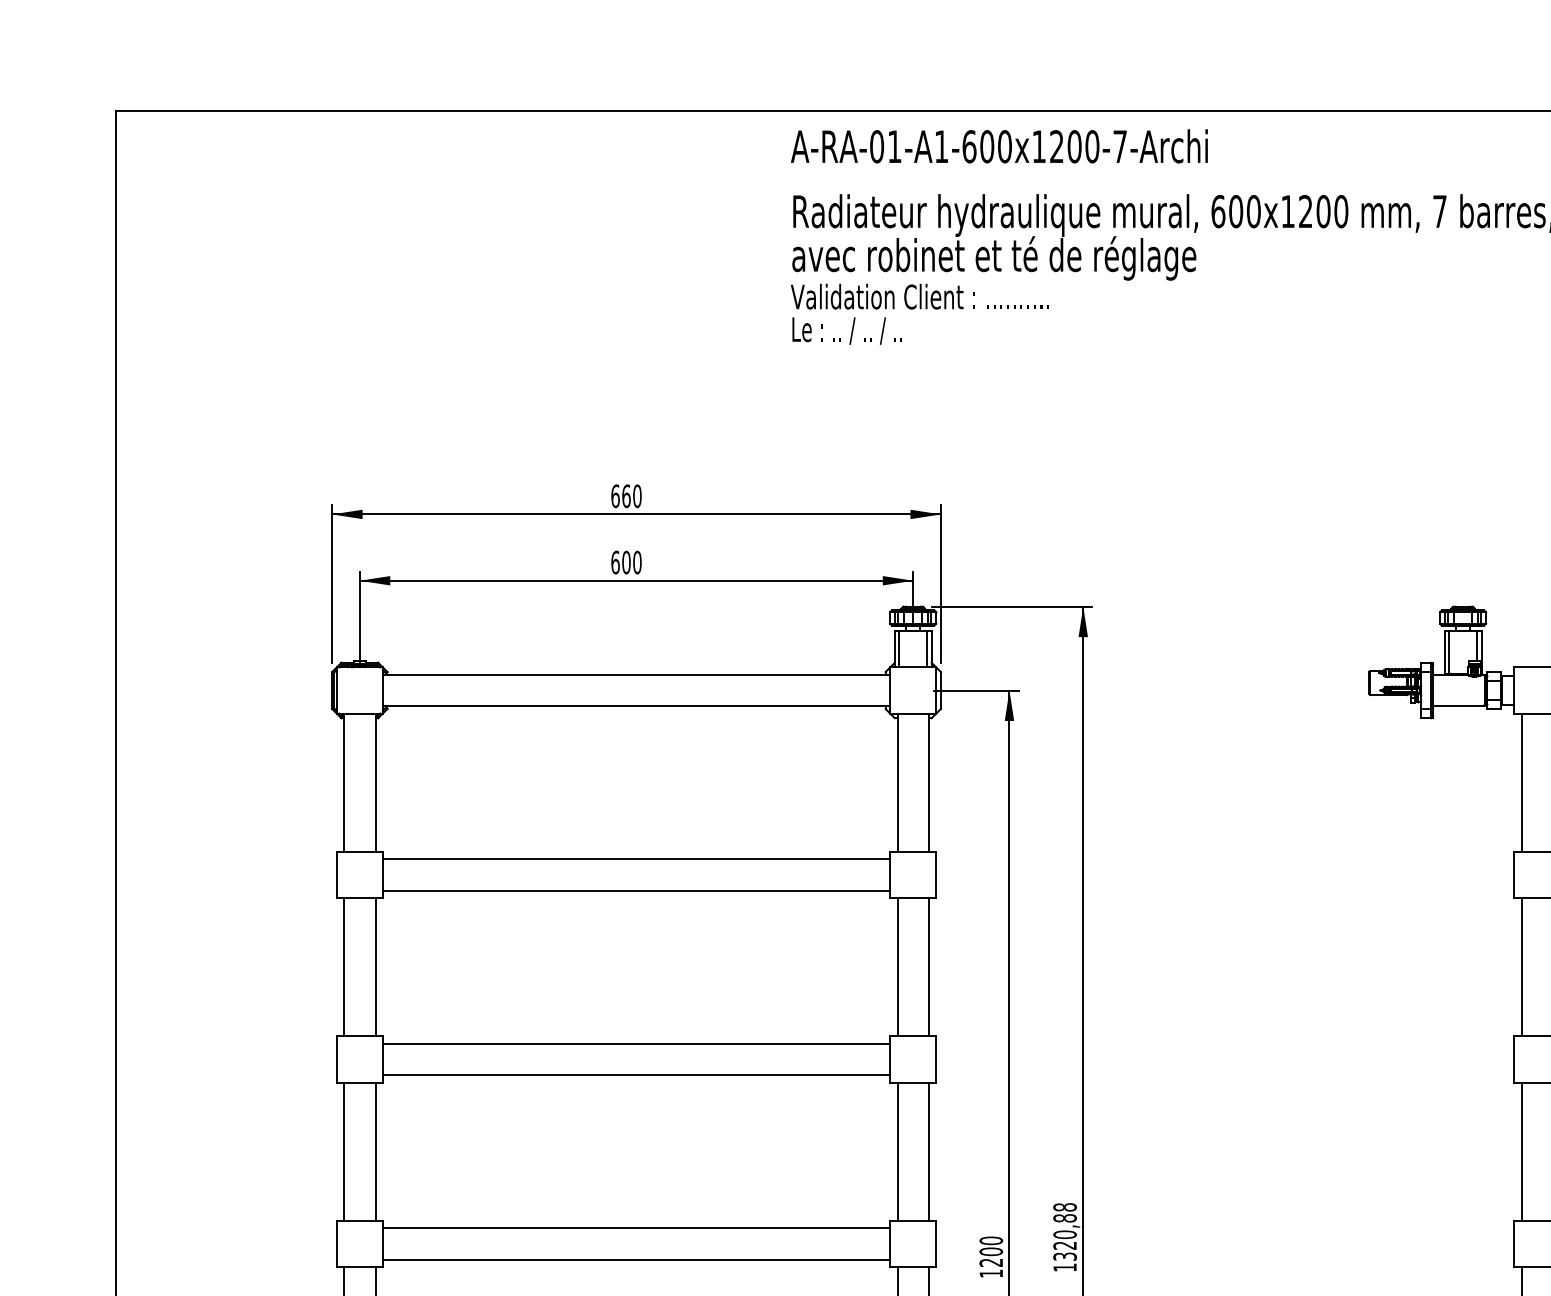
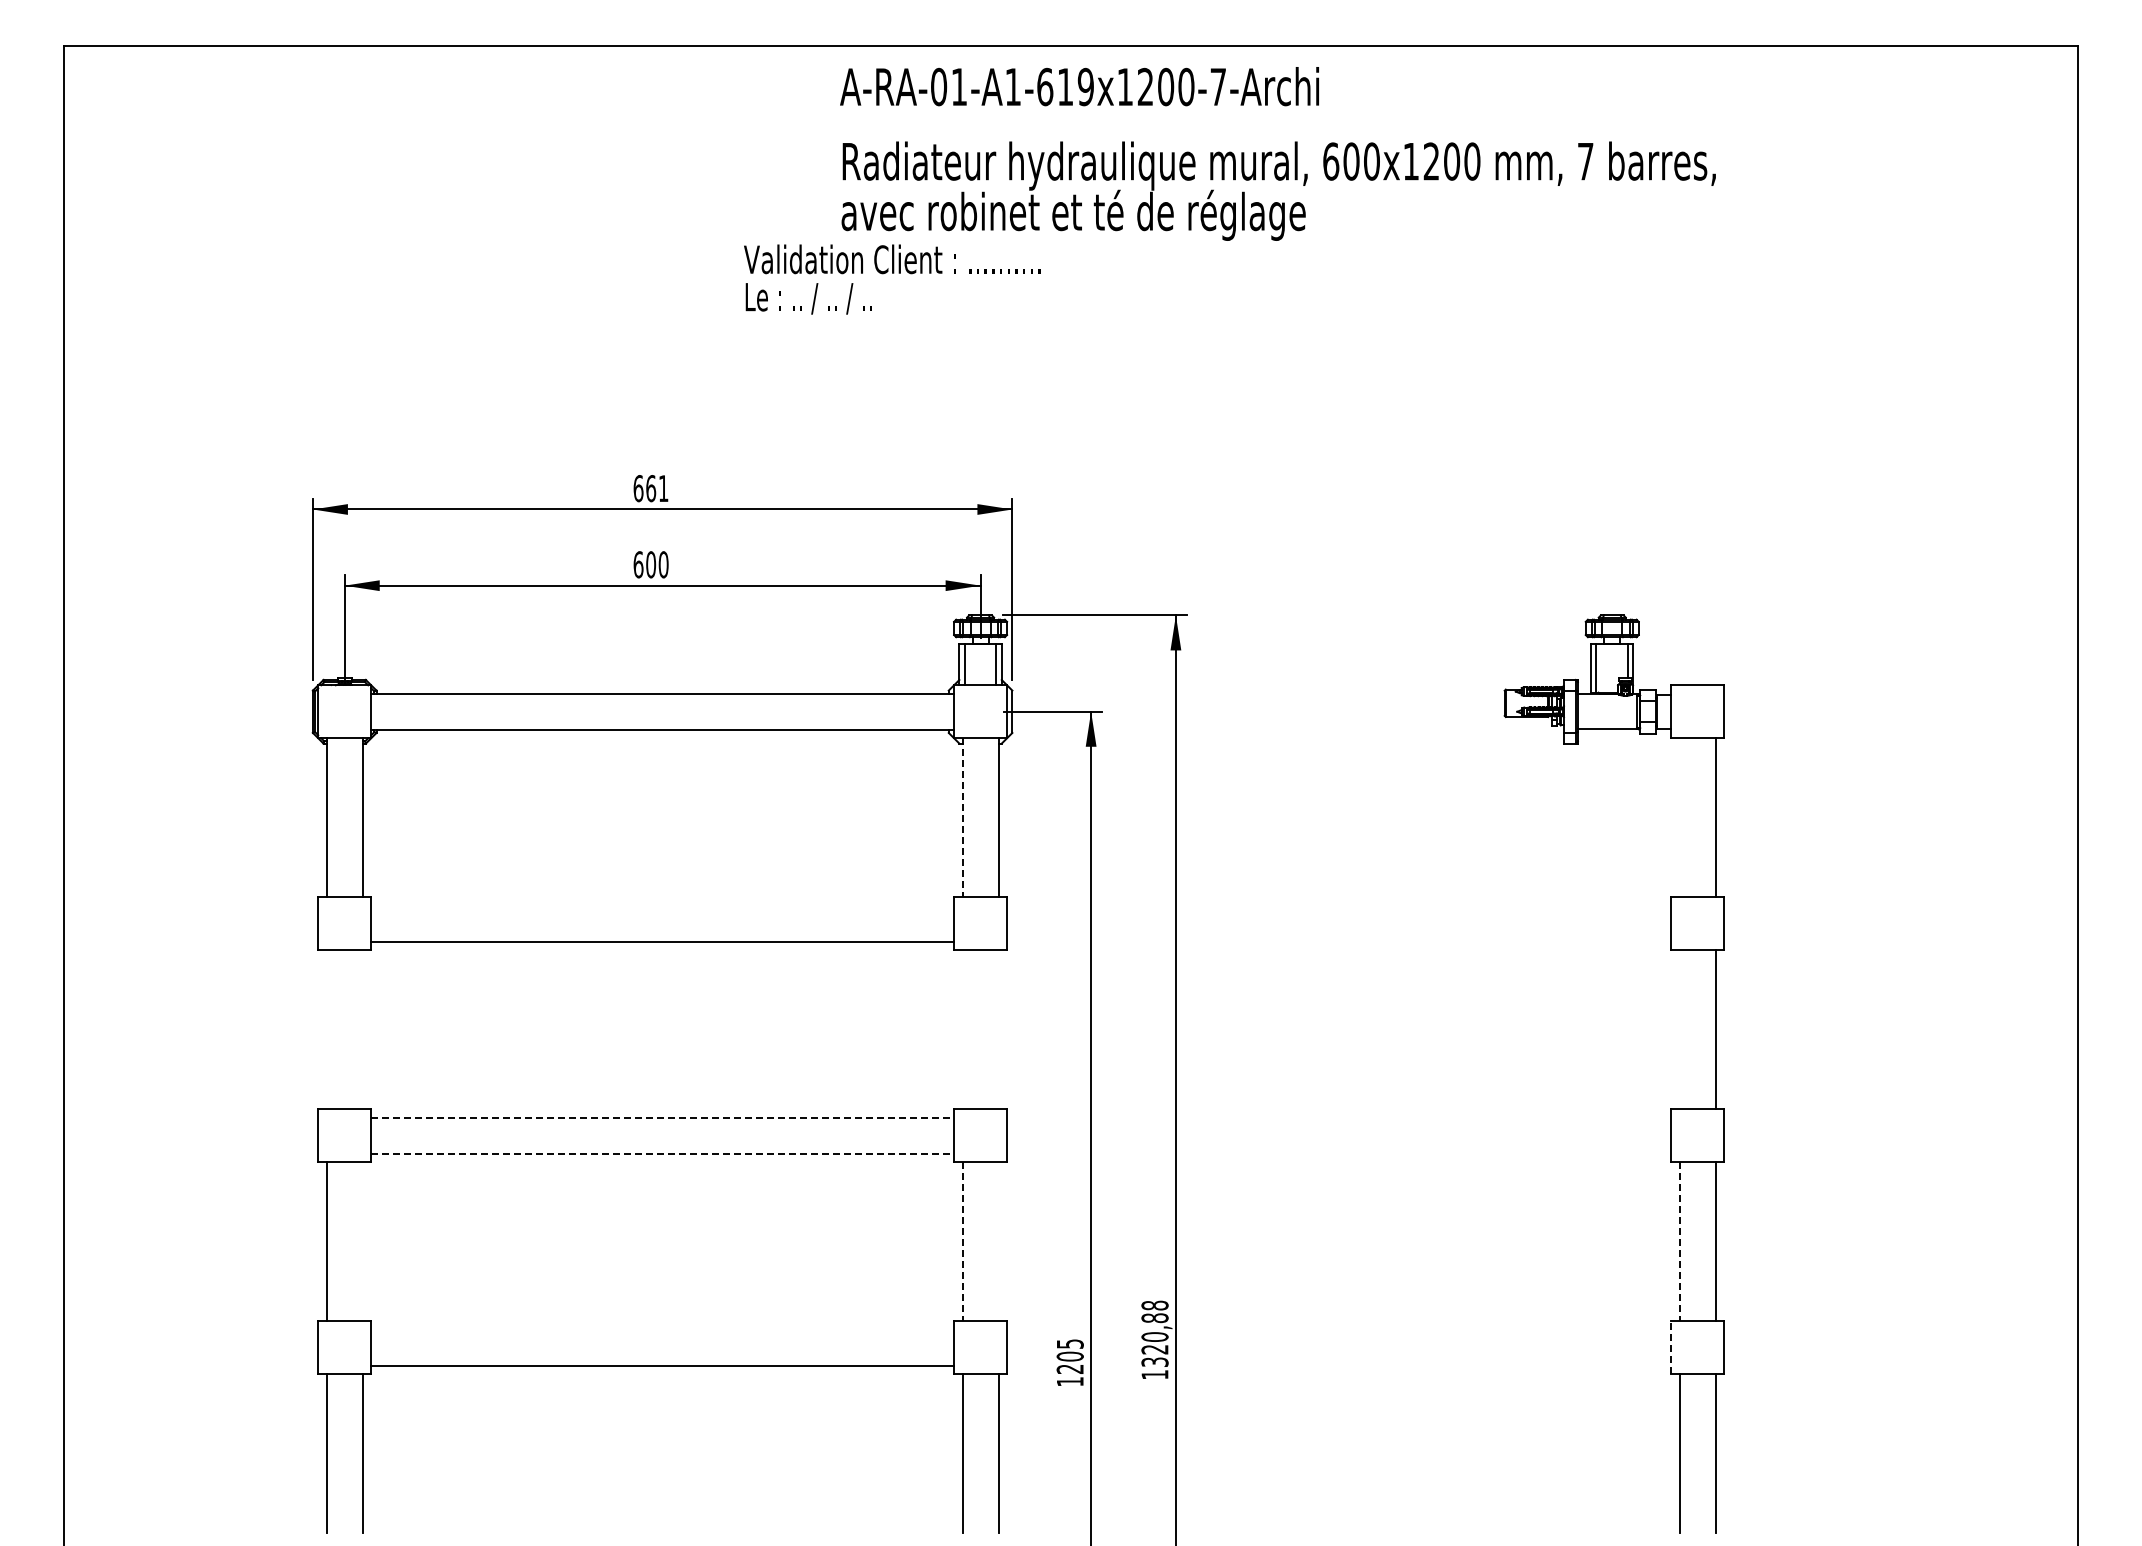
text: (995, 146) -> (1075, 86), A-RA-01-A1-600x1200-7-Archi -> A-RA-01-A1-619x1200-7-Archi
text: (920, 314) -> (892, 279), moved
text: (637, 496) -> (663, 488), 660 -> 661
line: (1521, 782) -> (1679, 817), removed
line: (897, 783) -> (962, 818), solid -> dashed
line: (636, 859) -> (662, 905), removed
line: (343, 967) -> (326, 1029), removed
line: (375, 967) -> (362, 1029), removed
line: (897, 967) -> (962, 1029), removed
line: (928, 967) -> (998, 1029), removed
line: (1521, 967) -> (1679, 1029), removed
line: (637, 1043) -> (663, 1117), solid -> dashed
line: (637, 1074) -> (663, 1153), solid -> dashed
line: (375, 1151) -> (362, 1241), removed
line: (928, 1151) -> (998, 1241), removed
line: (897, 1152) -> (962, 1242), solid -> dashed
line: (1521, 1152) -> (1679, 1242), solid -> dashed
line: (636, 1228) -> (662, 1329), removed
text: (990, 1240) -> (1069, 1343), 1200 -> 1205
line: (1514, 1243) -> (1671, 1347), solid -> dashed

